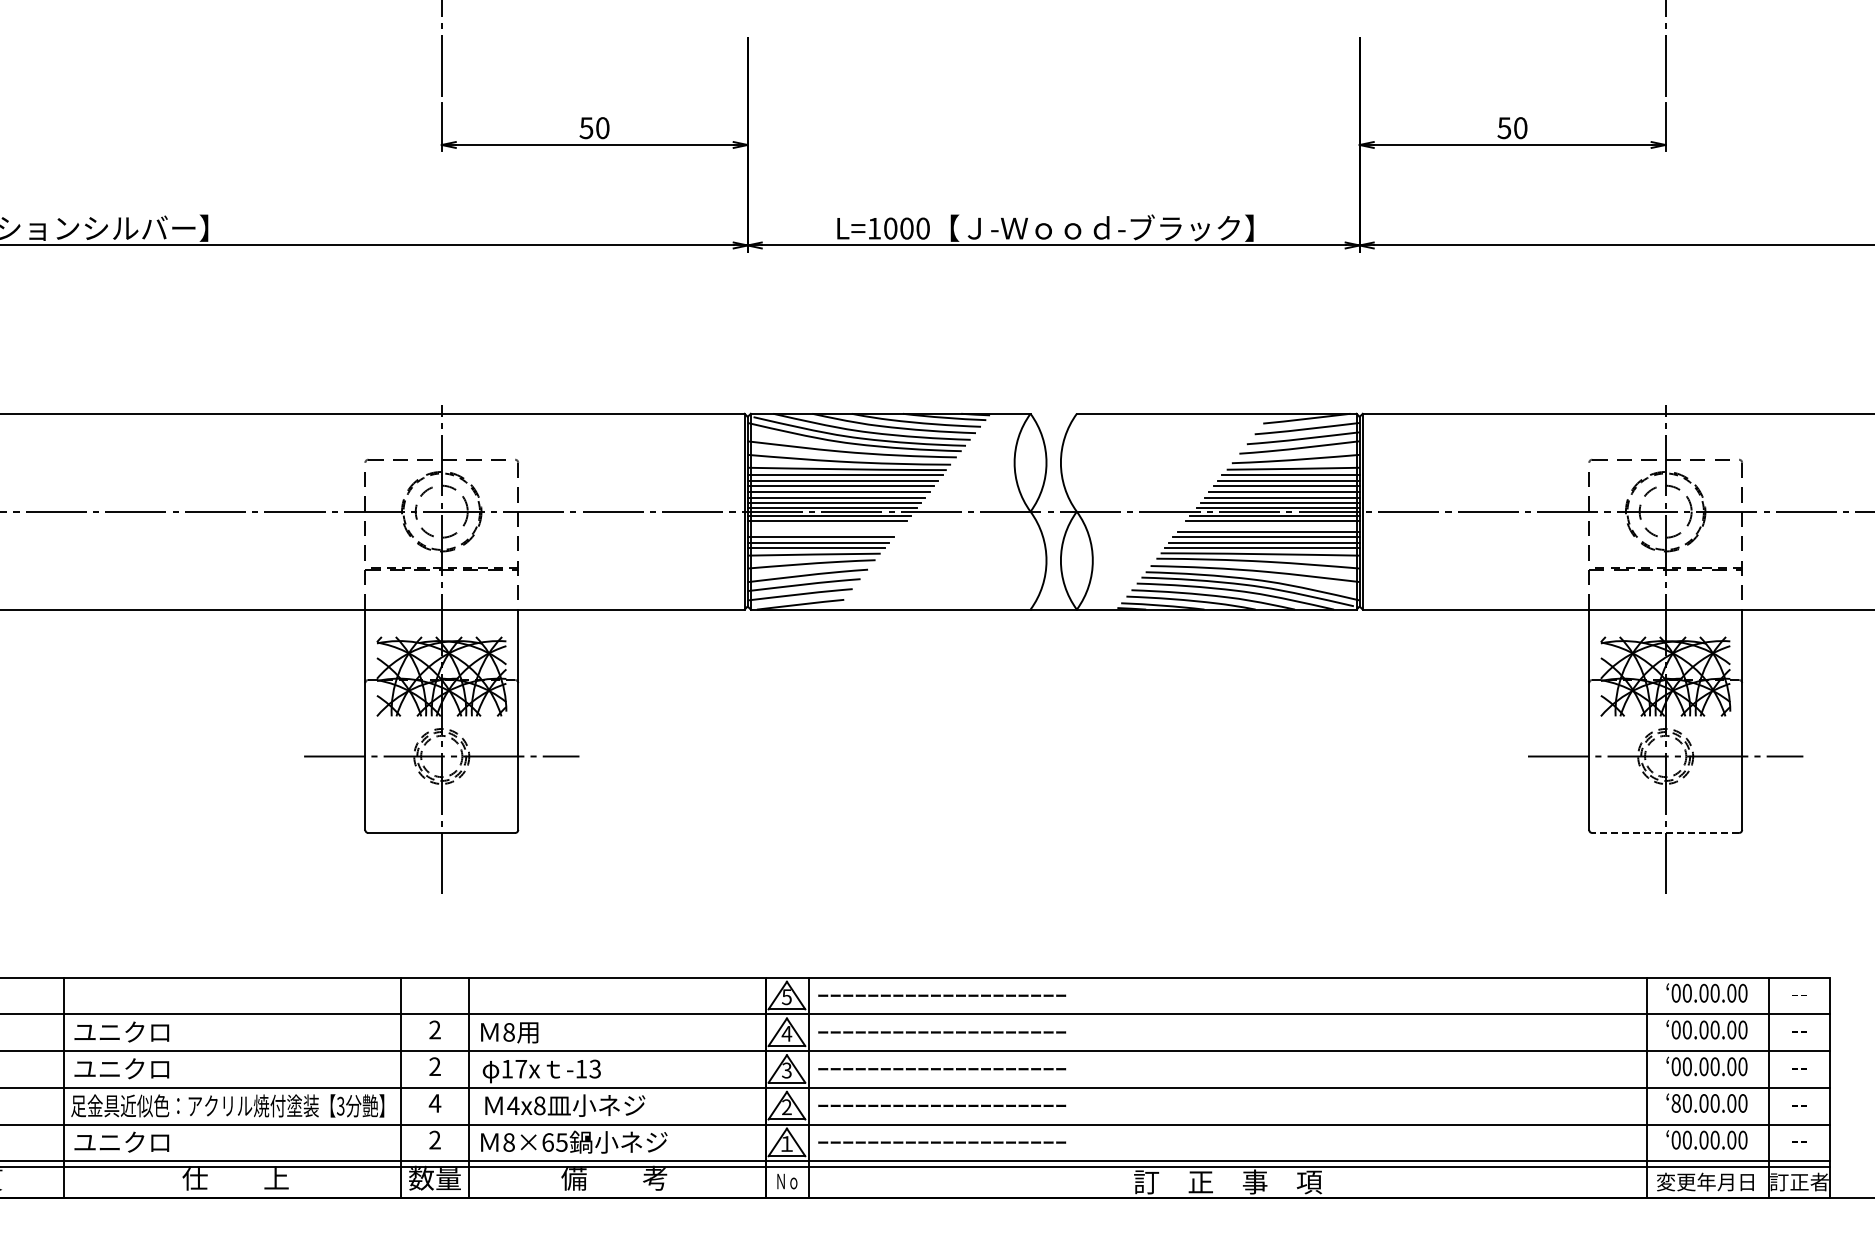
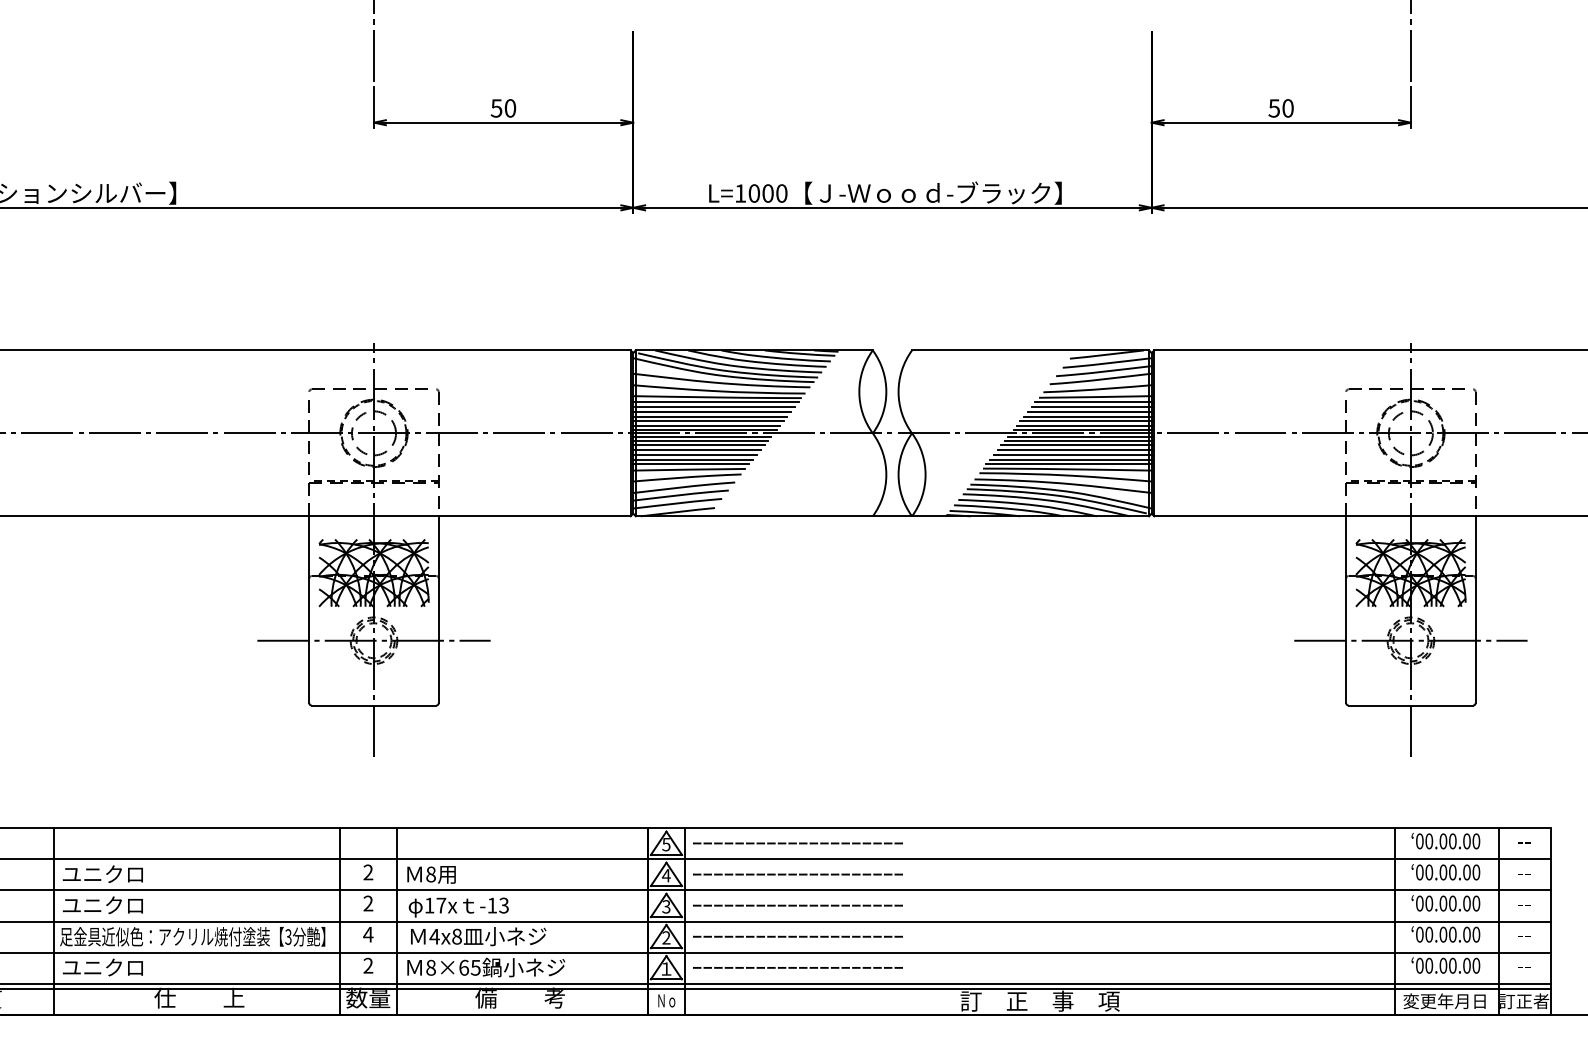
line: (824, 525) -> (698, 445), added
line: (1270, 525) -> (1076, 445), added
line: (822, 531) -> (696, 450), added
line: (1665, 832) -> (1410, 705), dashed -> solid
text: (1675, 1103) -> (1419, 934), 80.00.00 -> 00.00.00

